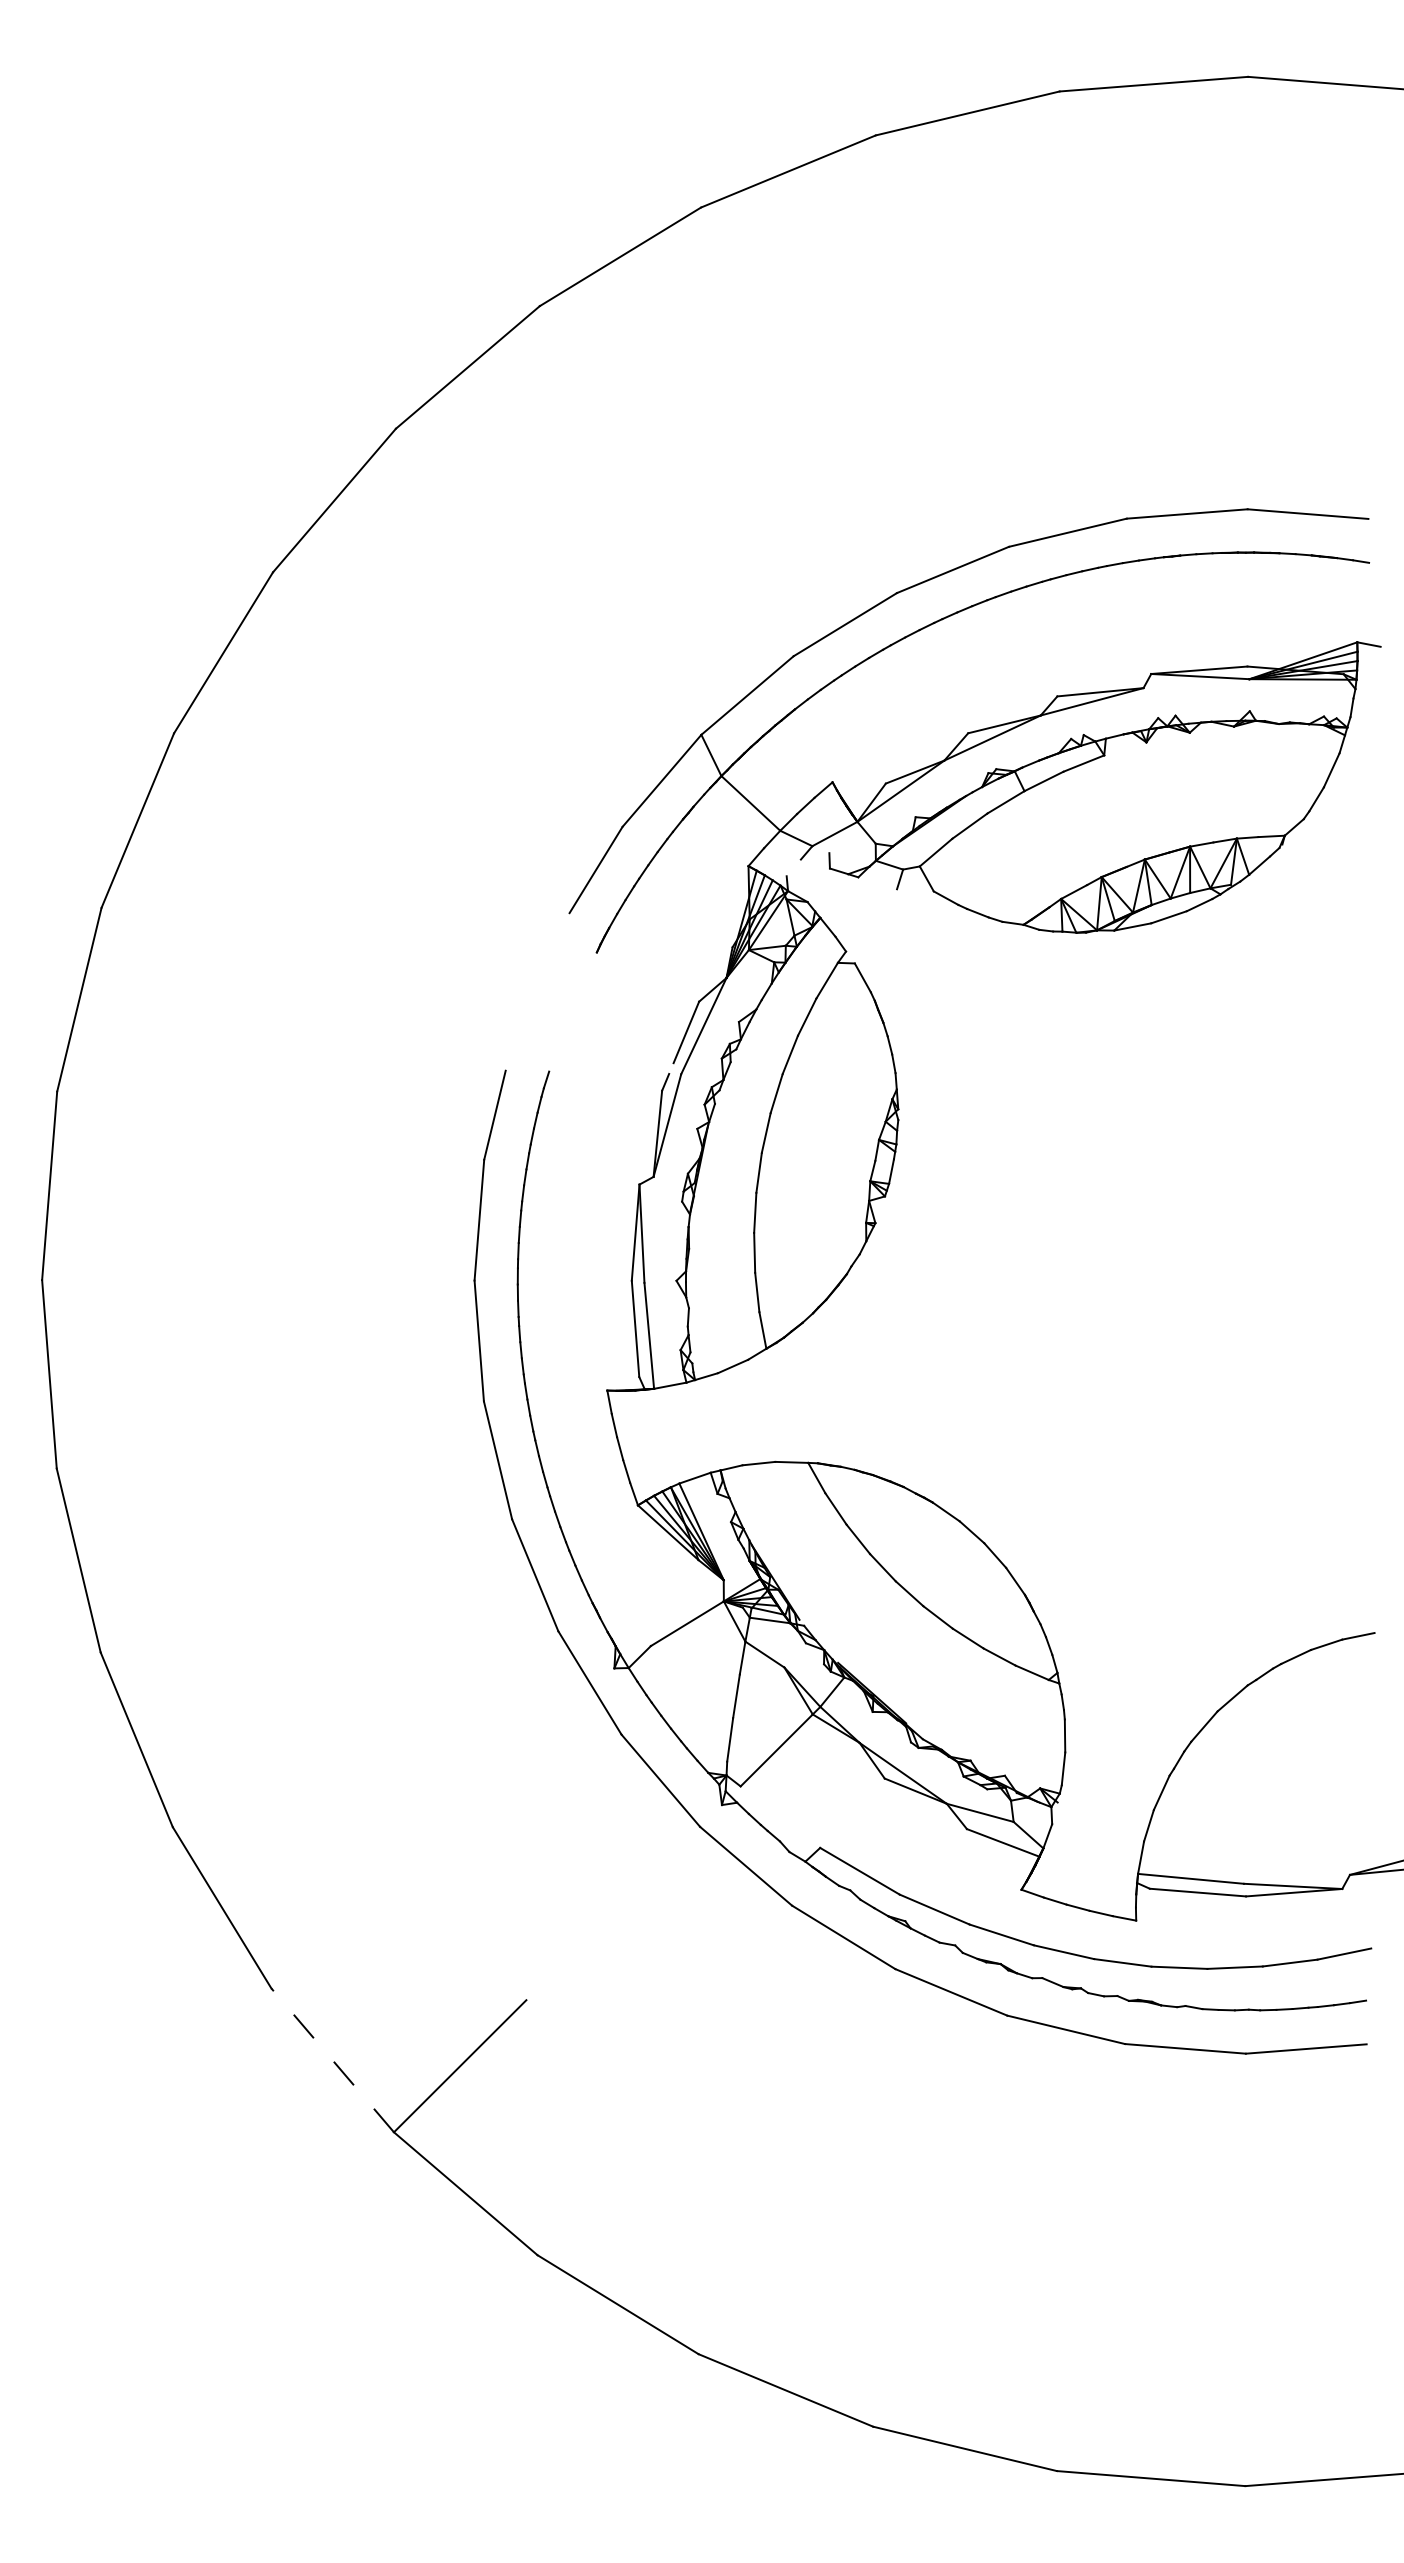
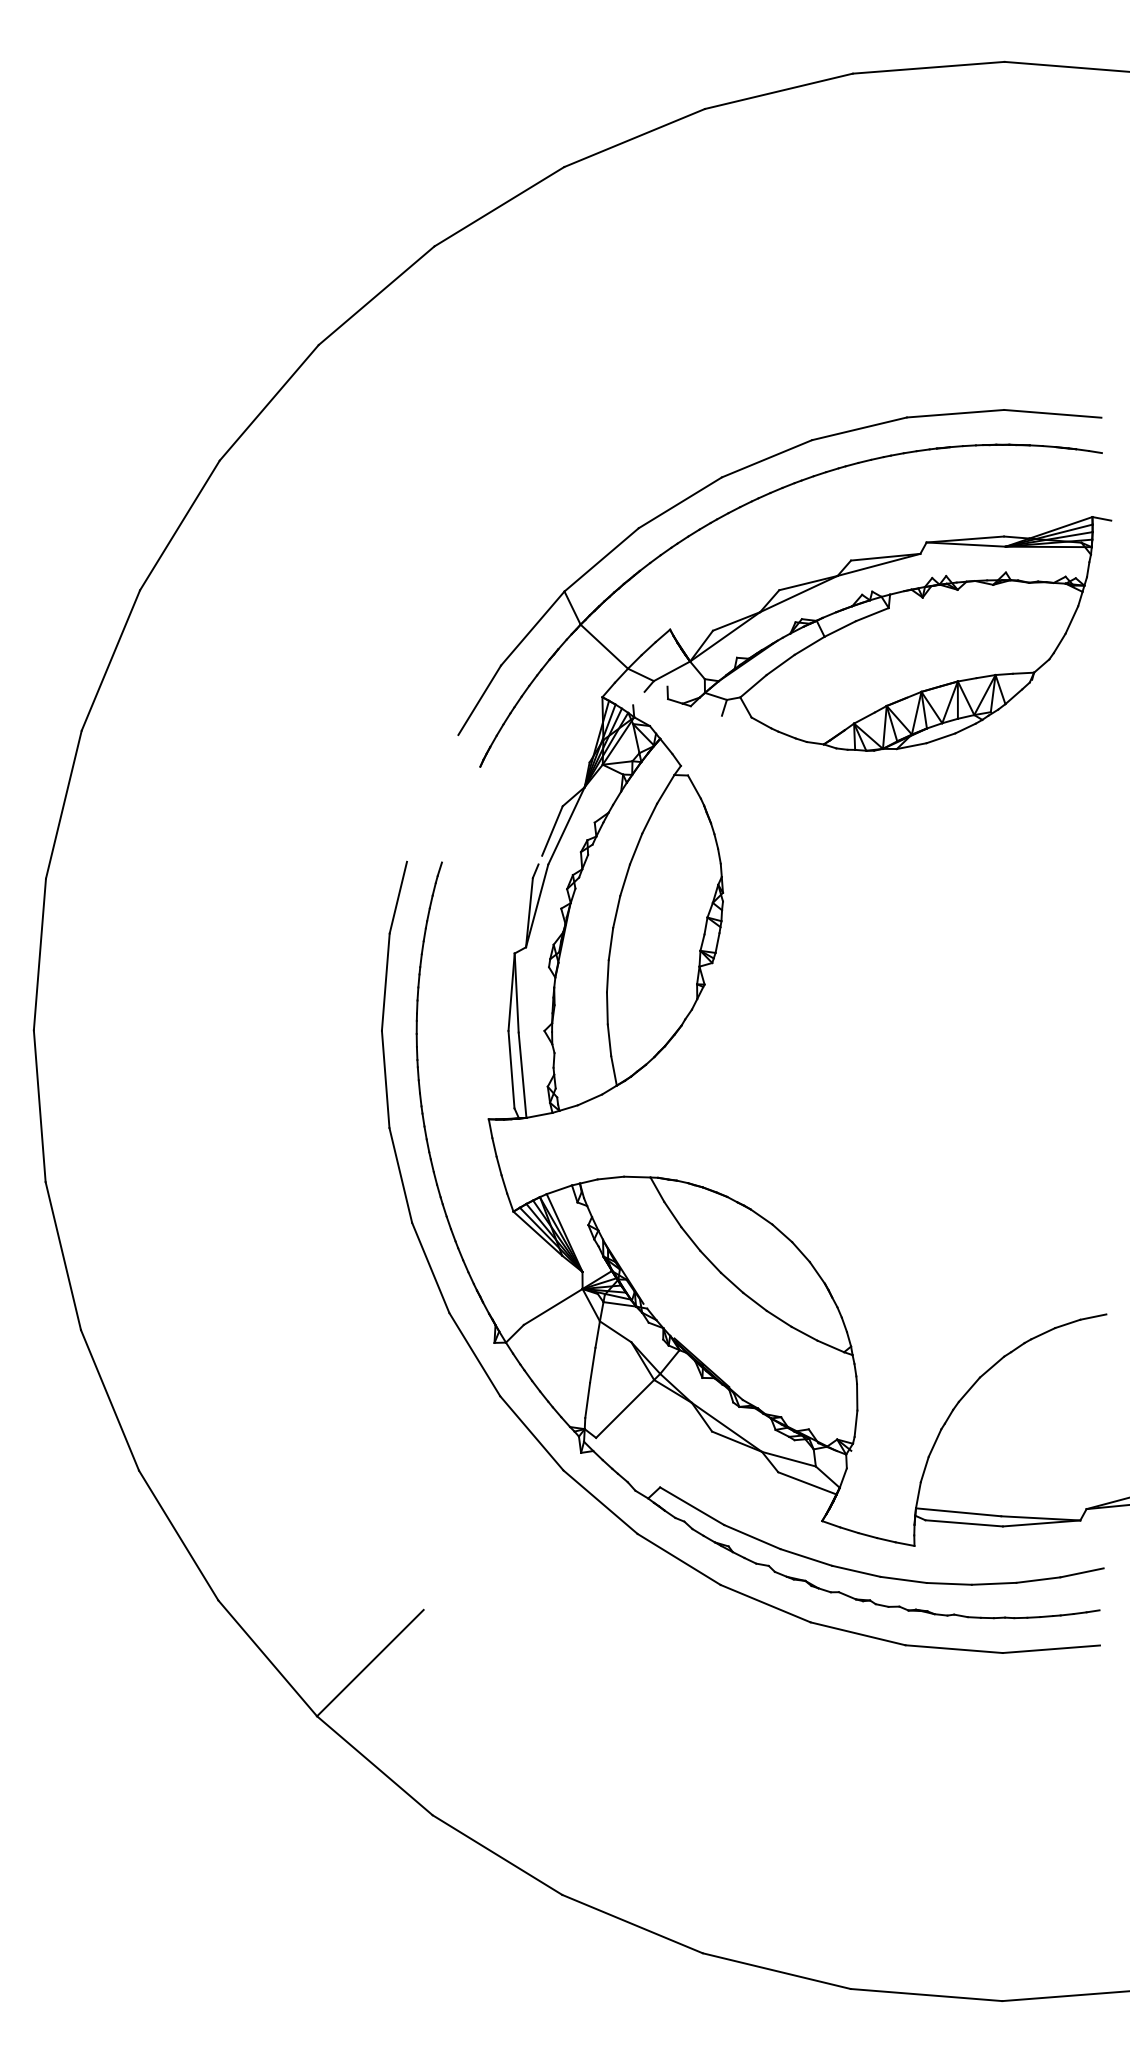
line: (332, 2060) -> (267, 1658), dashed -> solid

